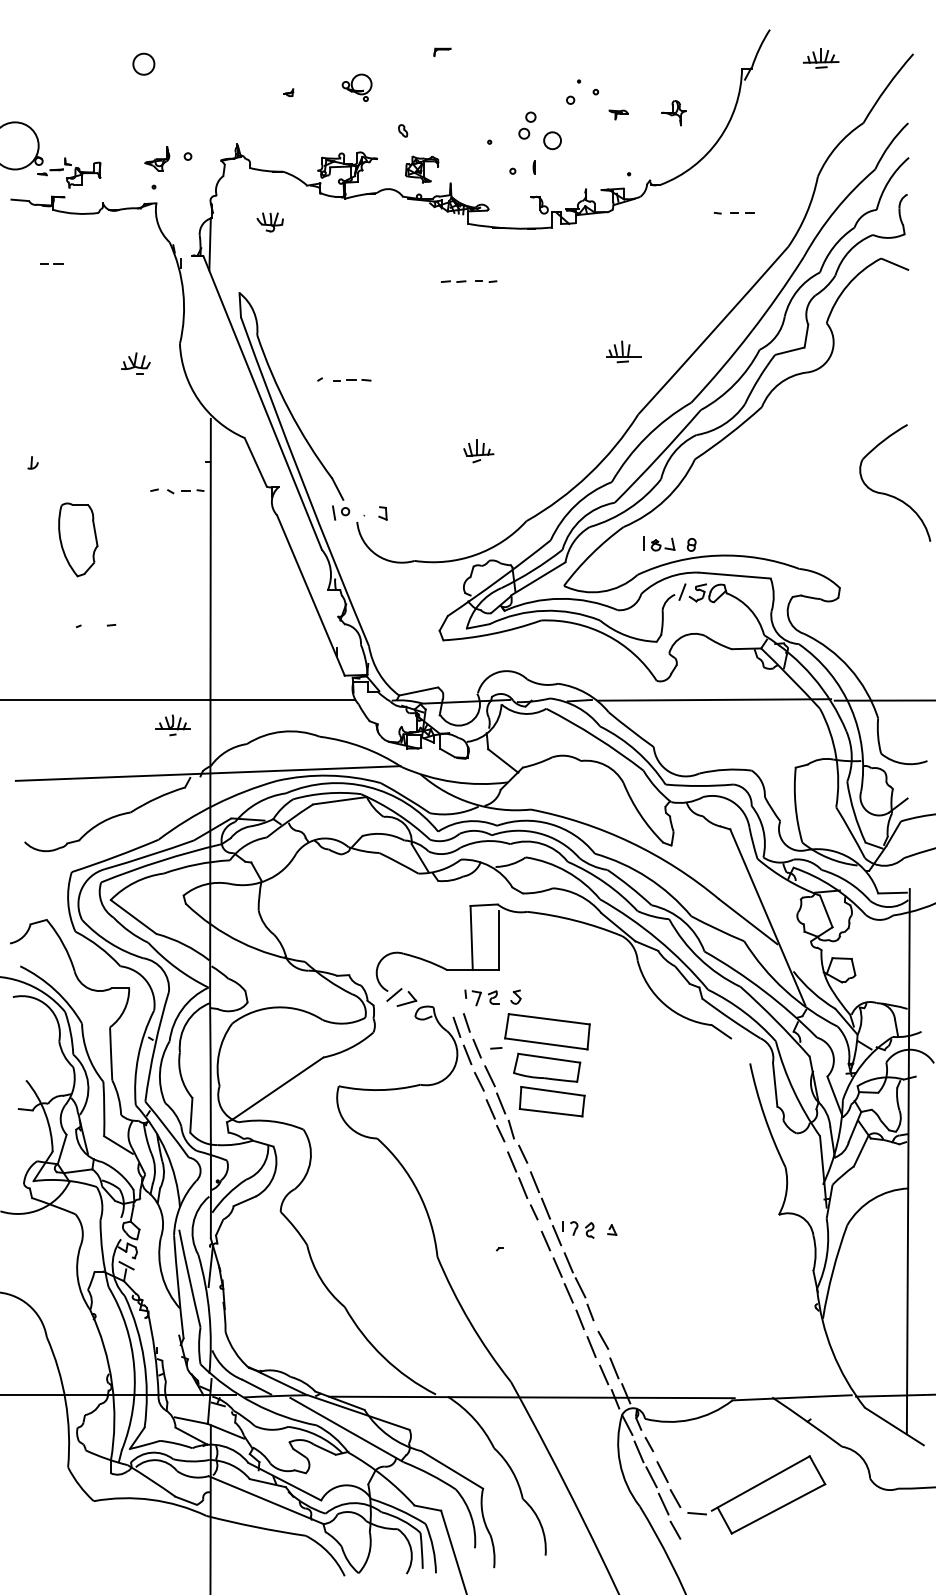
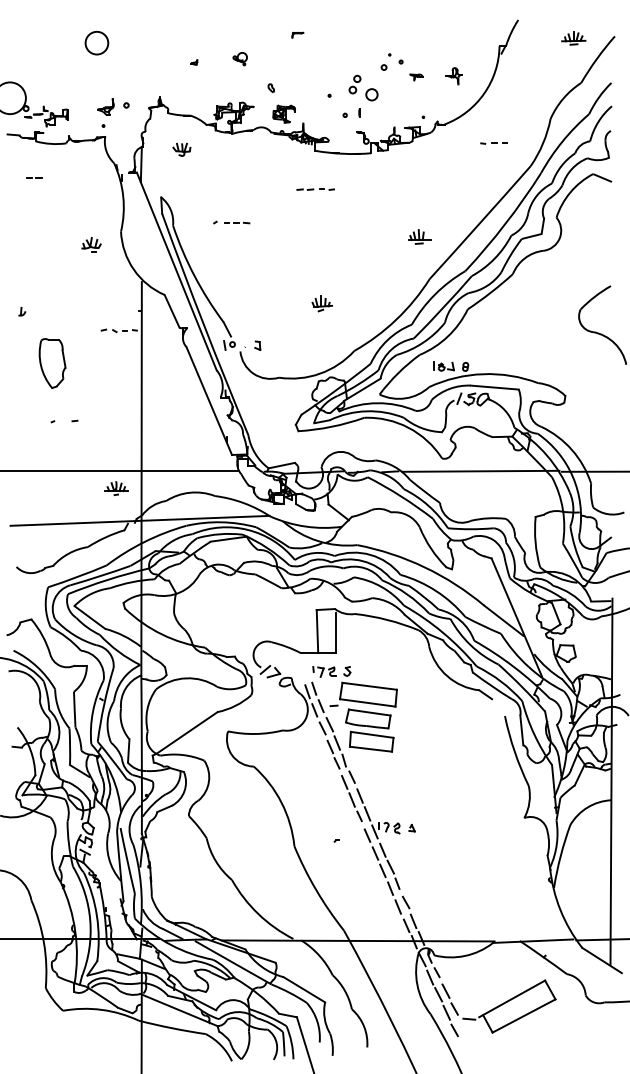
part: (820, 58) -> (573, 38), moved
circle: (143, 64) -> (96, 43), size x1.6
part: (355, 86) -> (239, 58), size x0.7
part: (343, 379) -> (231, 222), moved

